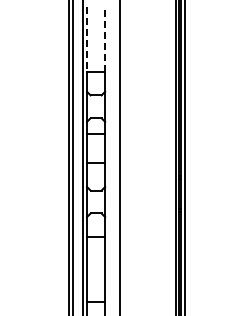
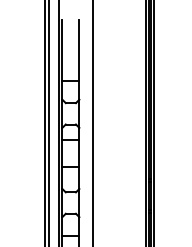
line: (87, 39) -> (62, 50), dashed -> solid
line: (105, 39) -> (79, 50), dashed -> solid

